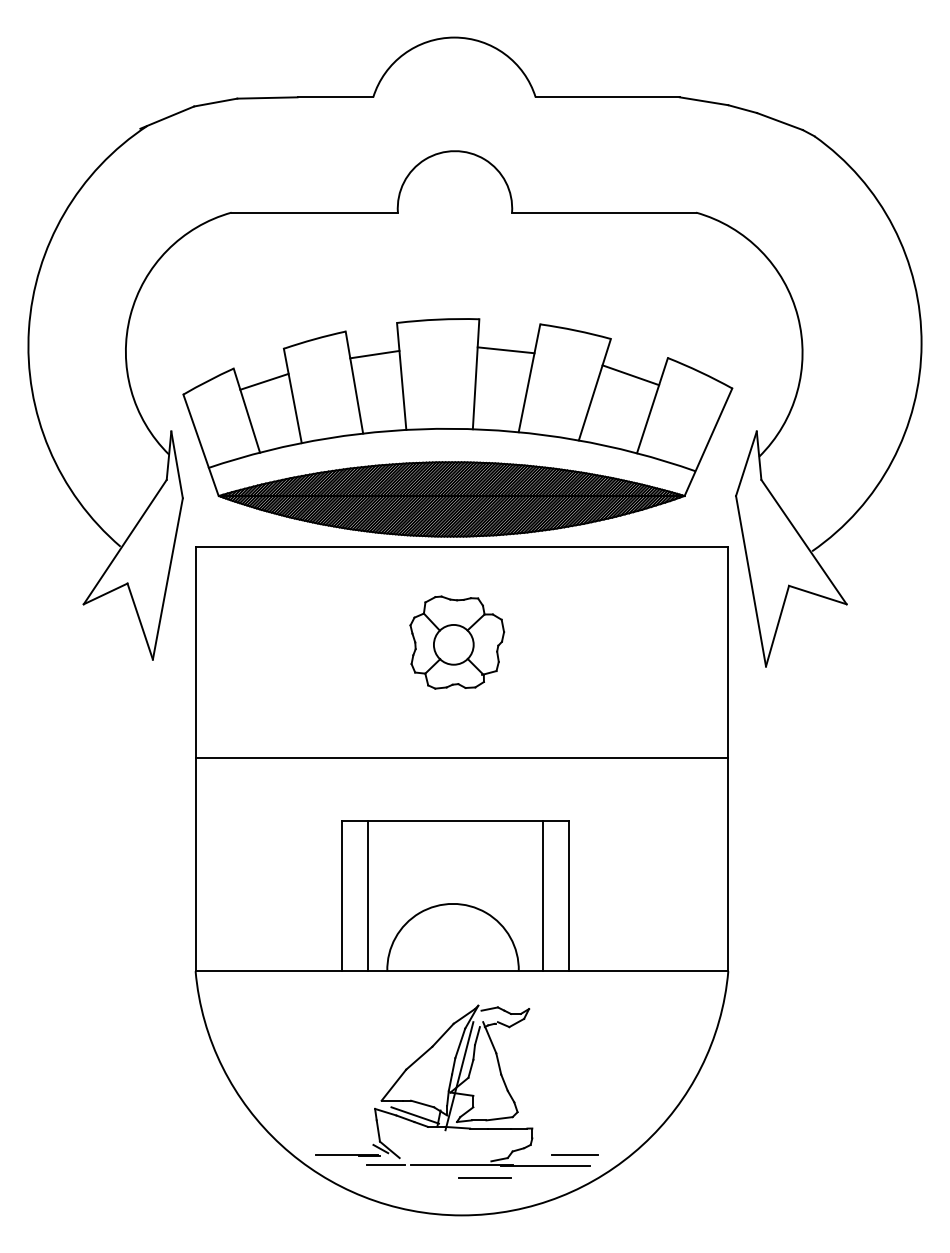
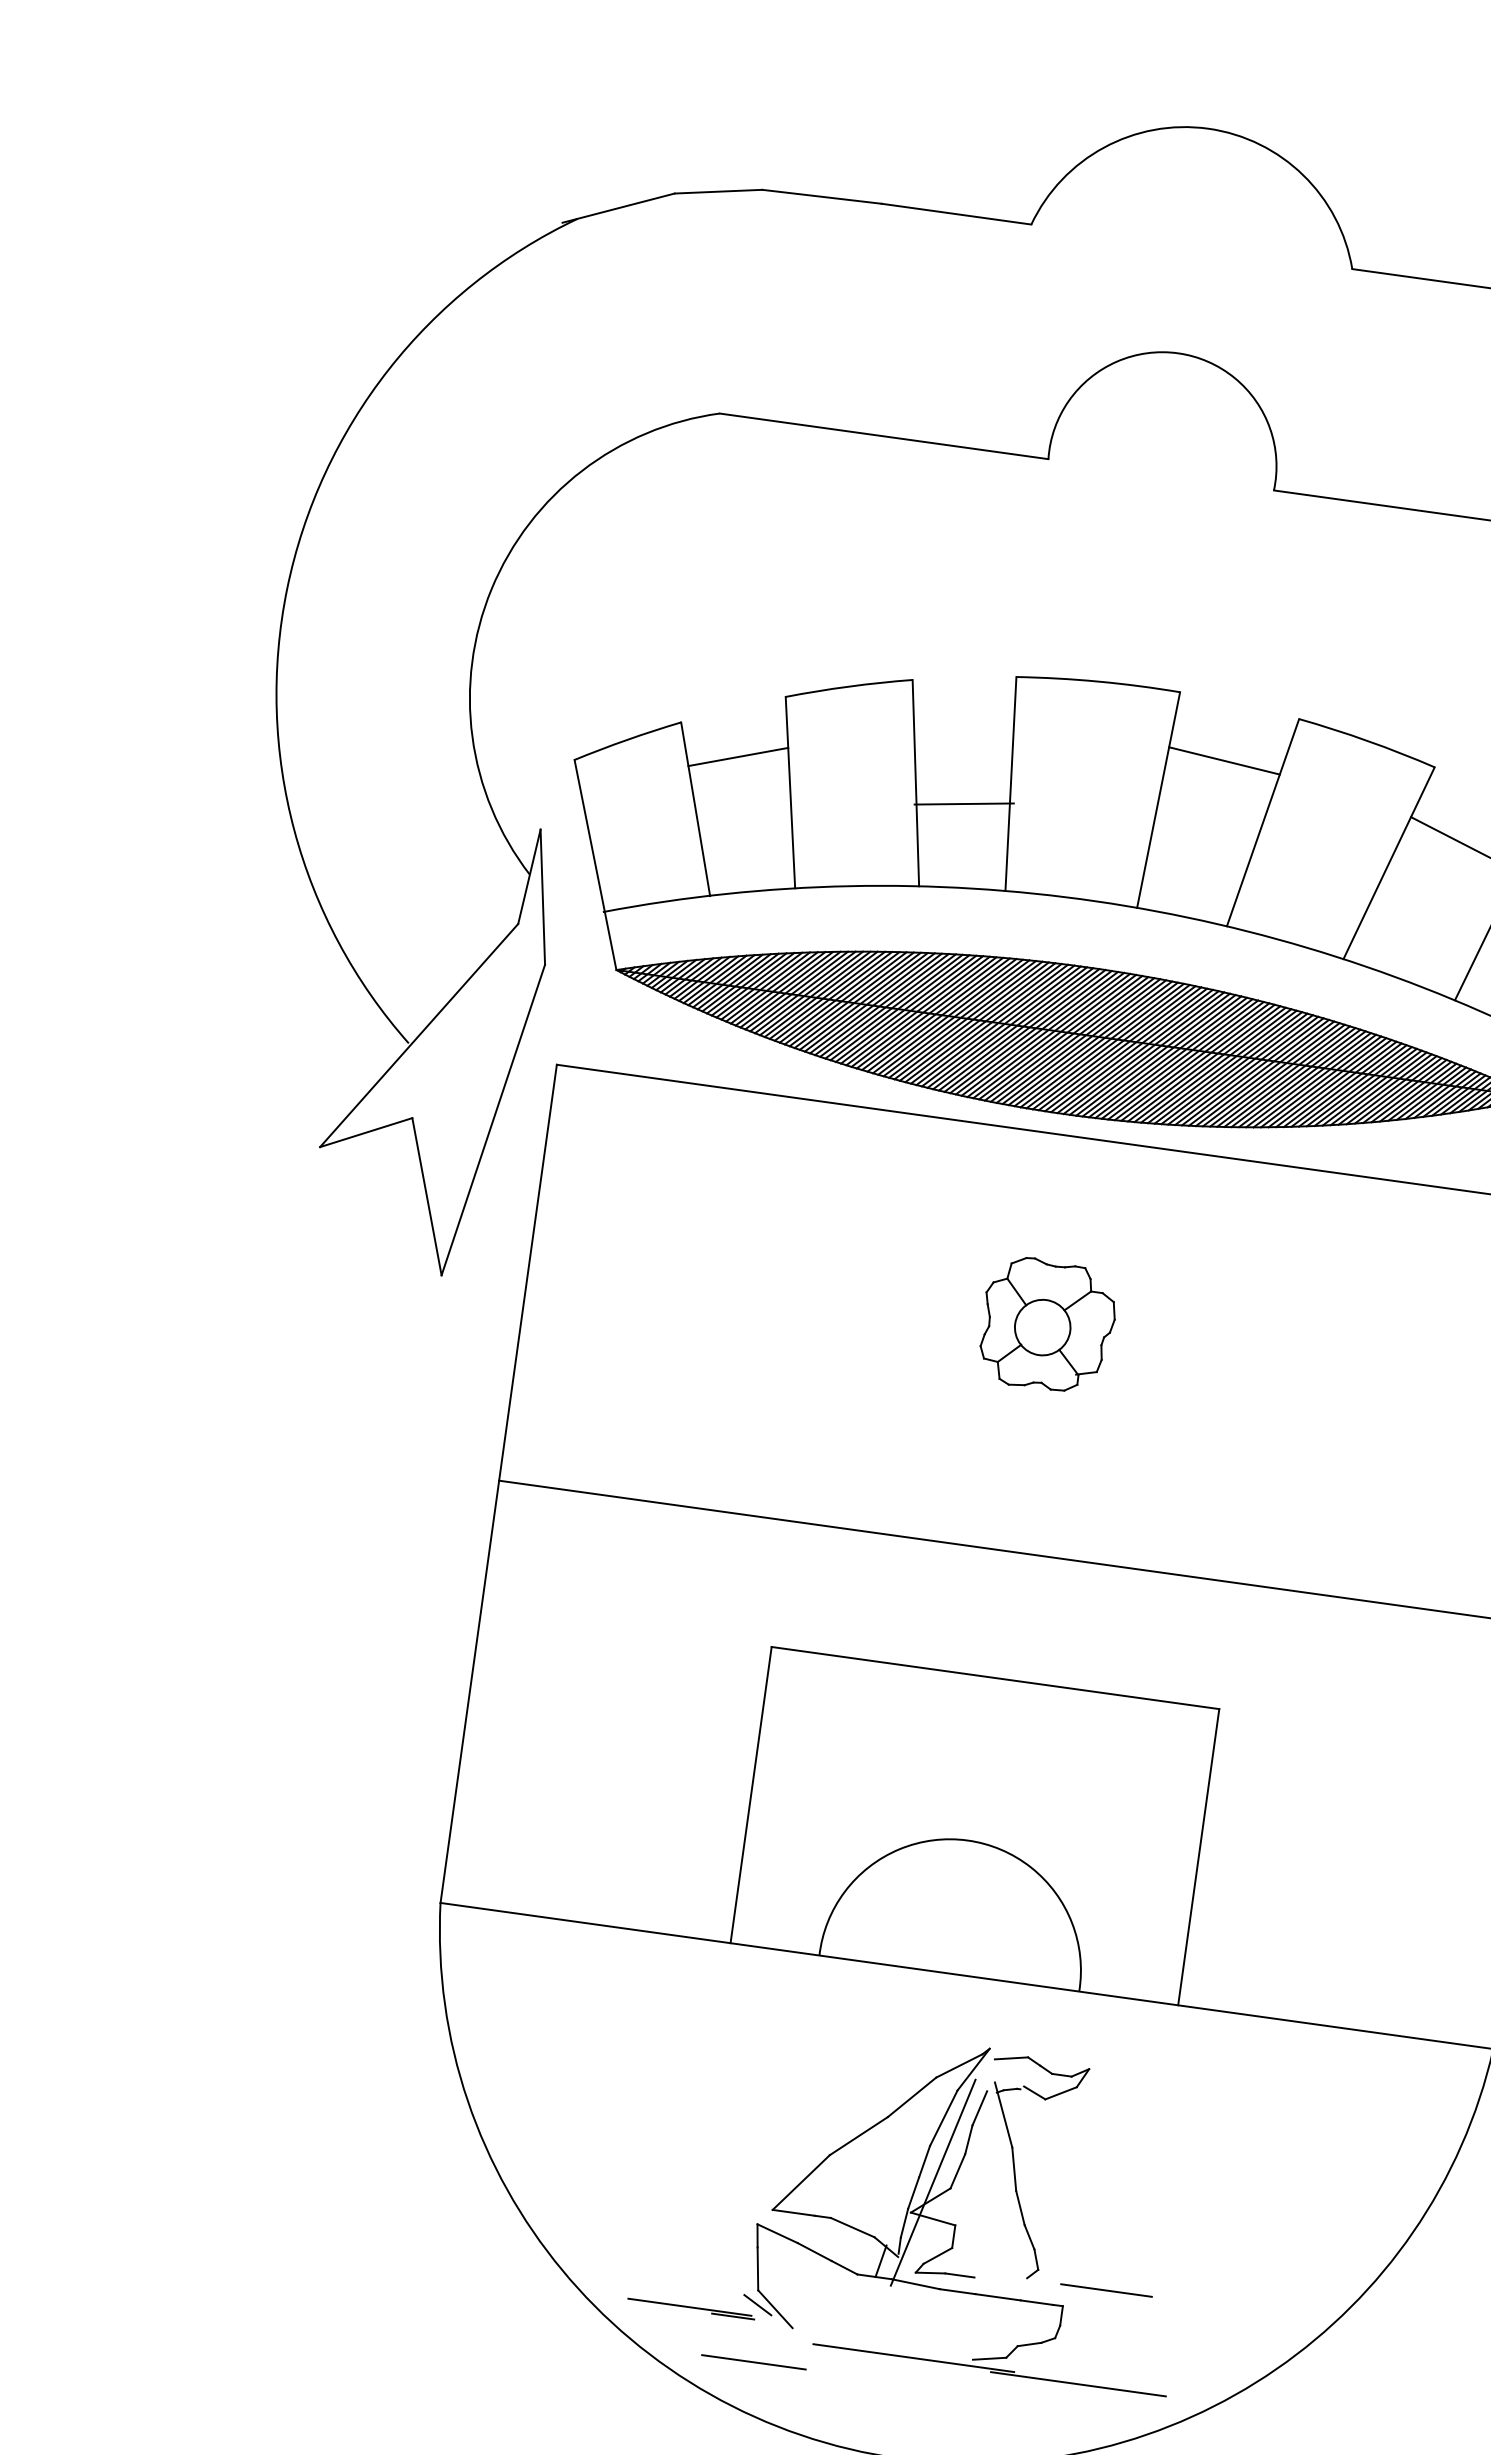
line: (374, 354) -> (963, 803), moved
part: (457, 642) -> (1048, 1325), size x0.7
line: (367, 896) -> (800, 1802), removed
line: (543, 896) -> (1148, 1850), removed
line: (414, 1115) -> (833, 2248), removed
line: (499, 1118) -> (1000, 2277), removed
line: (574, 1154) -> (1105, 2289), moved
line: (385, 1164) -> (762, 2336), removed
line: (484, 1177) -> (753, 2361), moved

